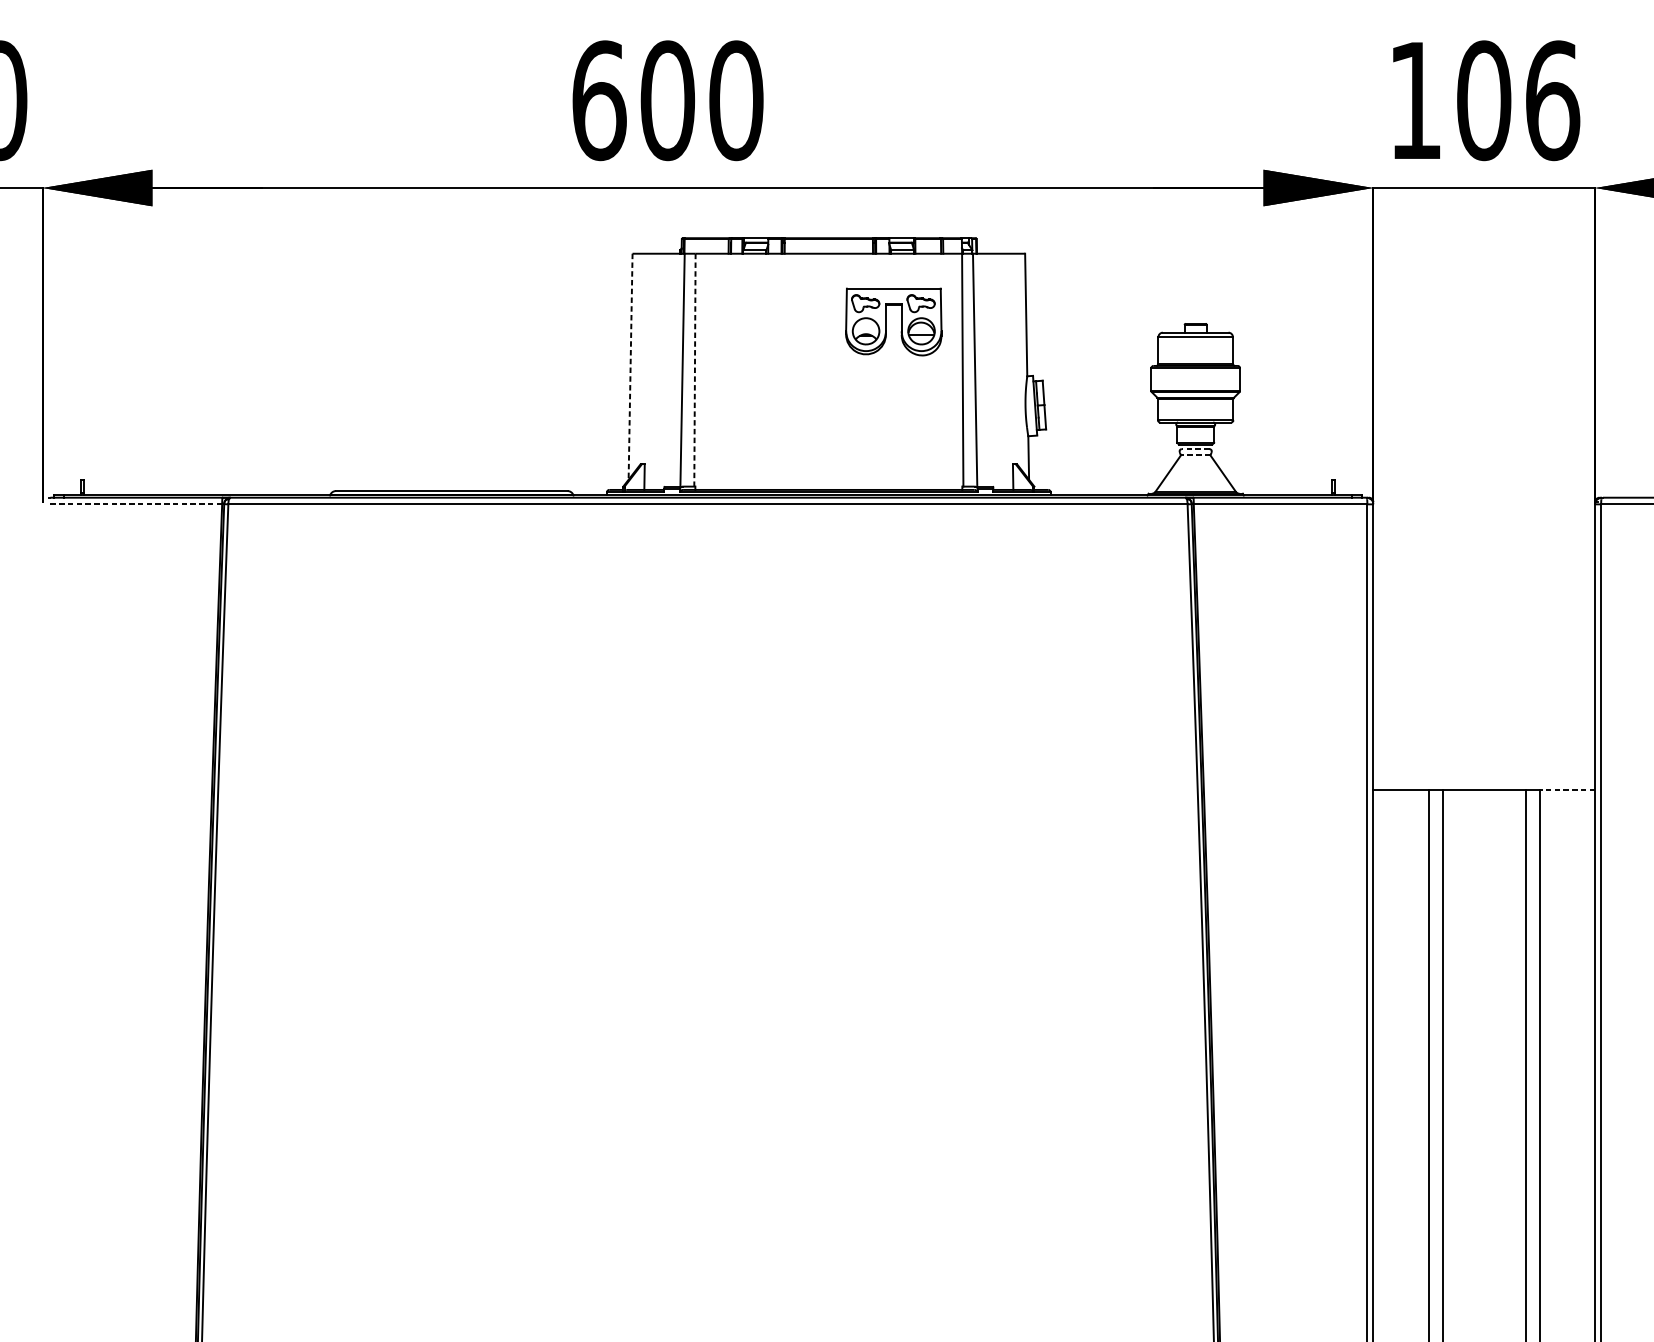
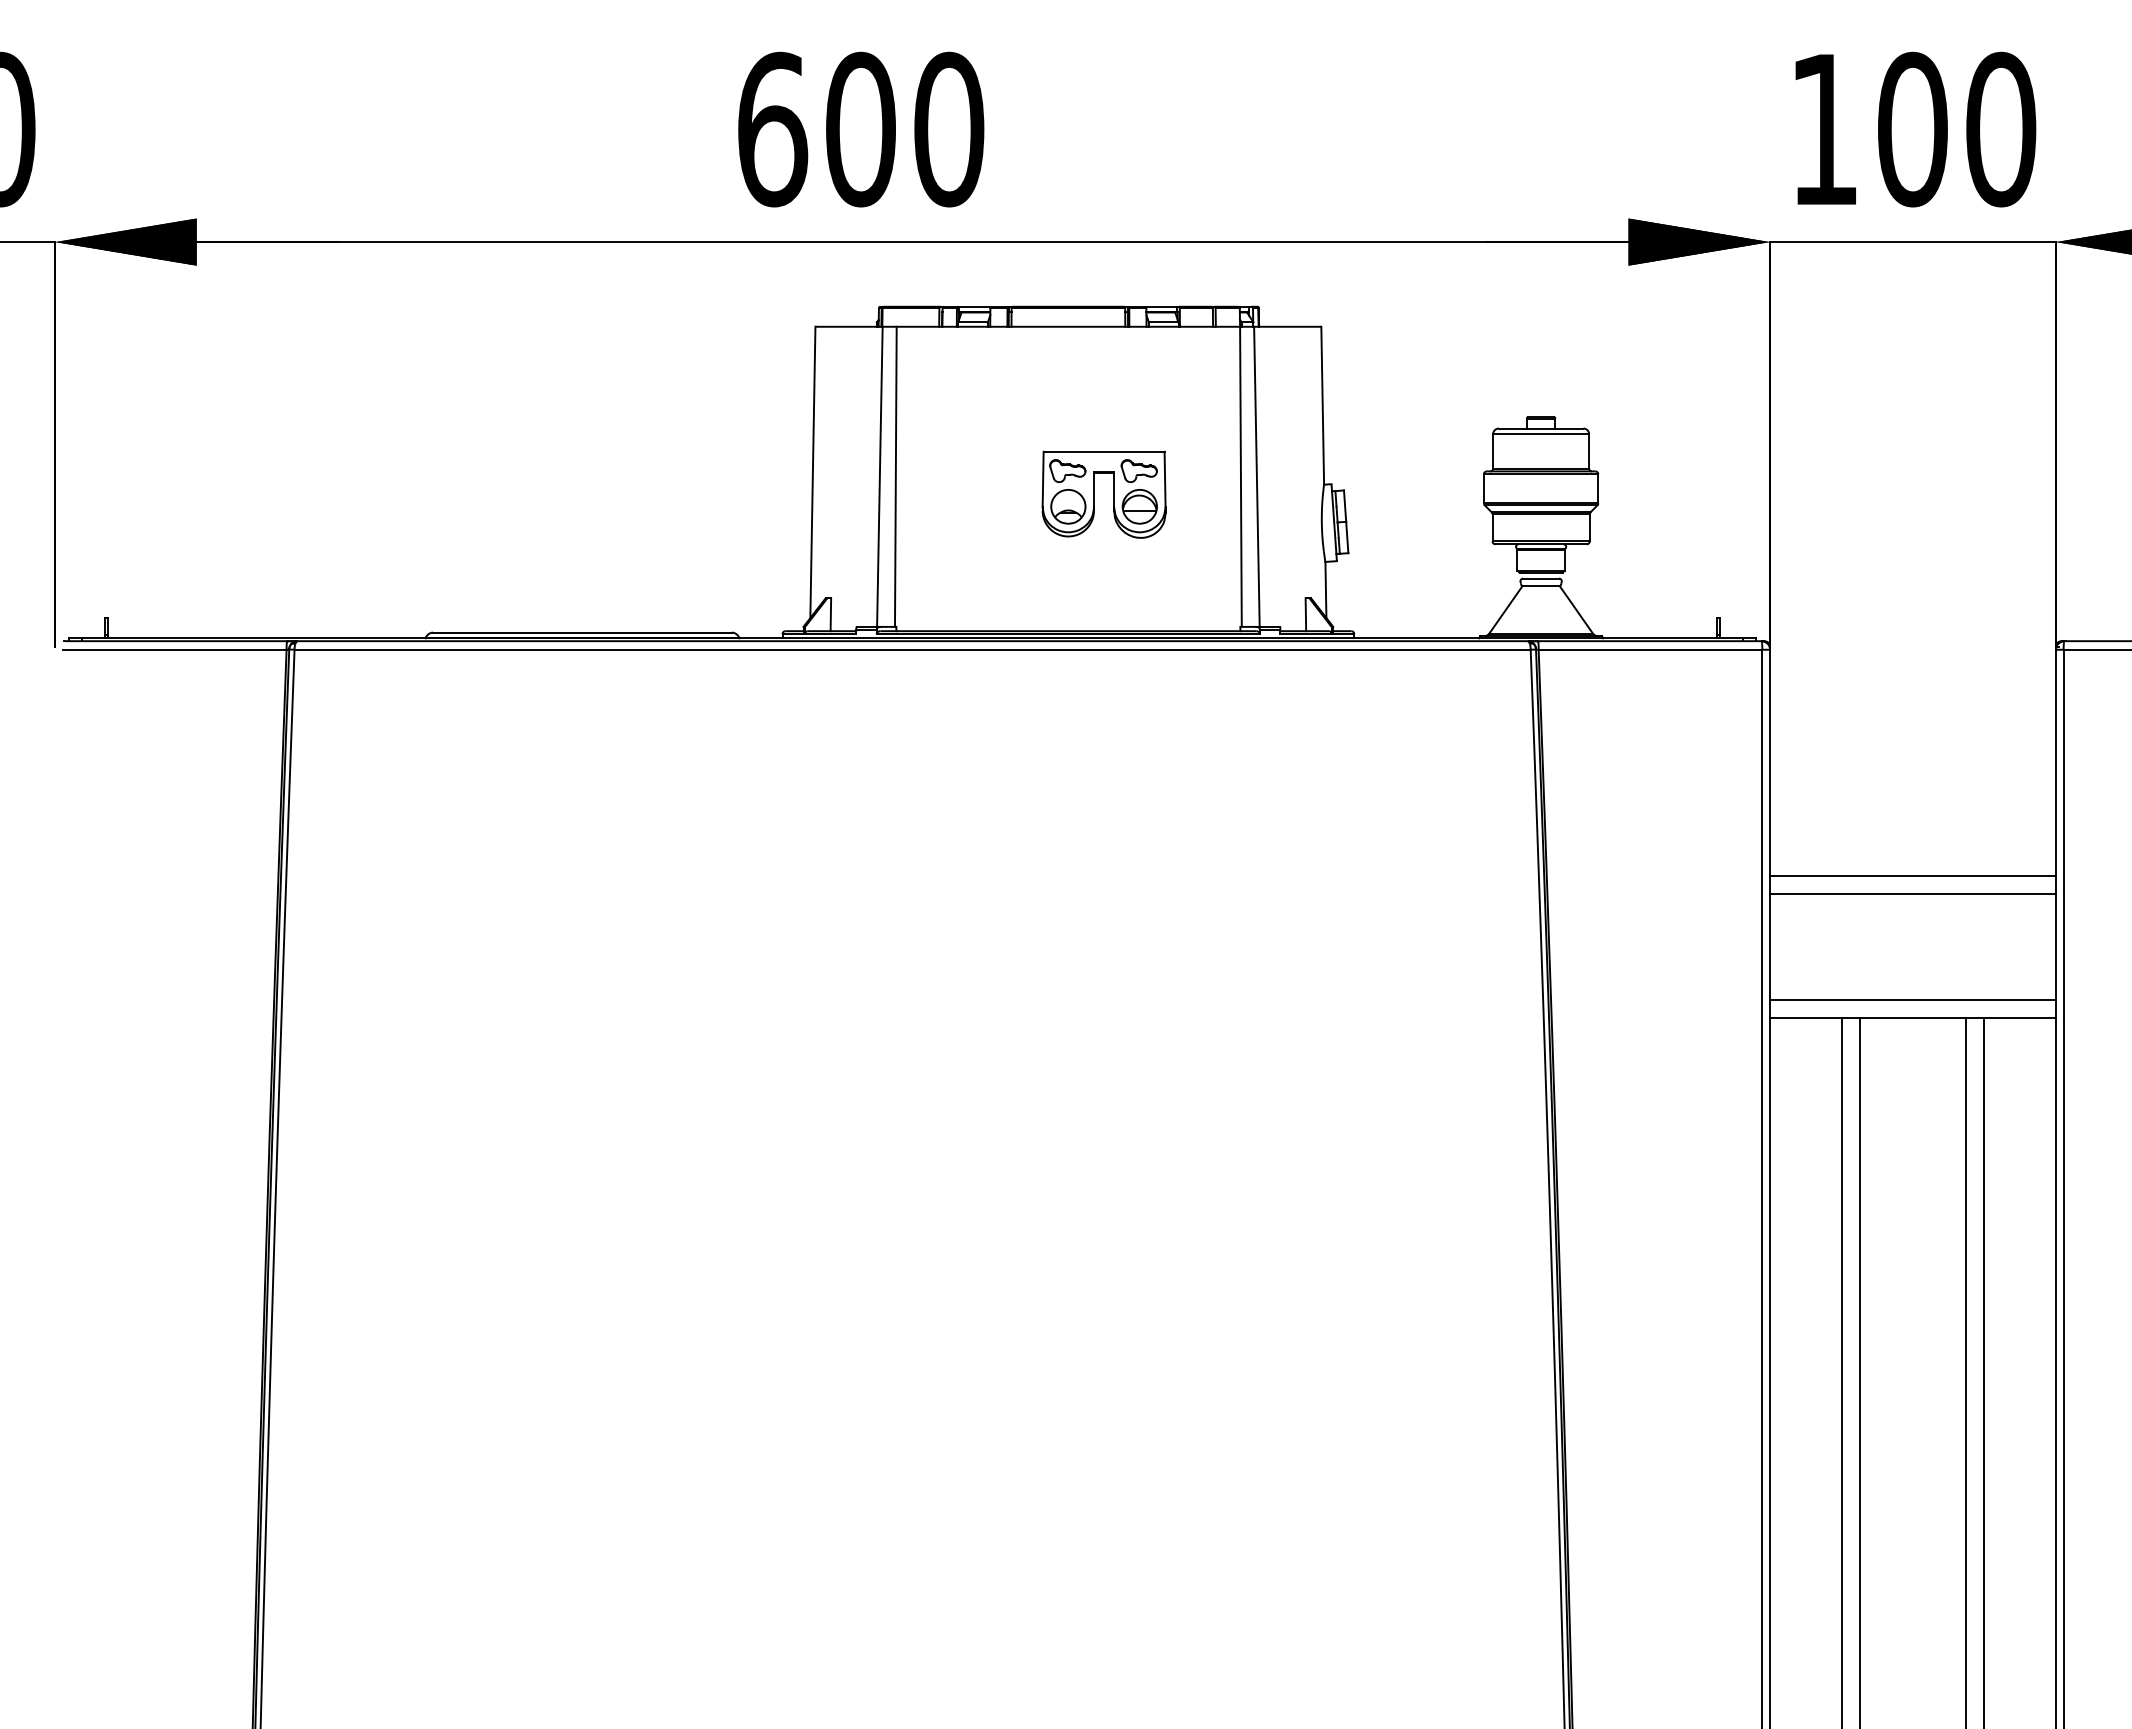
text: (1552, 100) -> (2001, 129), 106 -> 100
part: (886, 321) -> (1094, 494), moved
line: (630, 366) -> (812, 472), dashed -> solid
line: (694, 370) -> (895, 477), dashed -> solid
line: (1195, 449) -> (1541, 578), dashed -> solid
line: (1195, 455) -> (1541, 586), dashed -> solid
line: (135, 504) -> (174, 649), dashed -> solid
line: (1483, 679) -> (1912, 875), added
line: (1483, 693) -> (1912, 893), added
line: (1483, 776) -> (1912, 1000), added
line: (1567, 790) -> (2020, 1018), dashed -> solid

